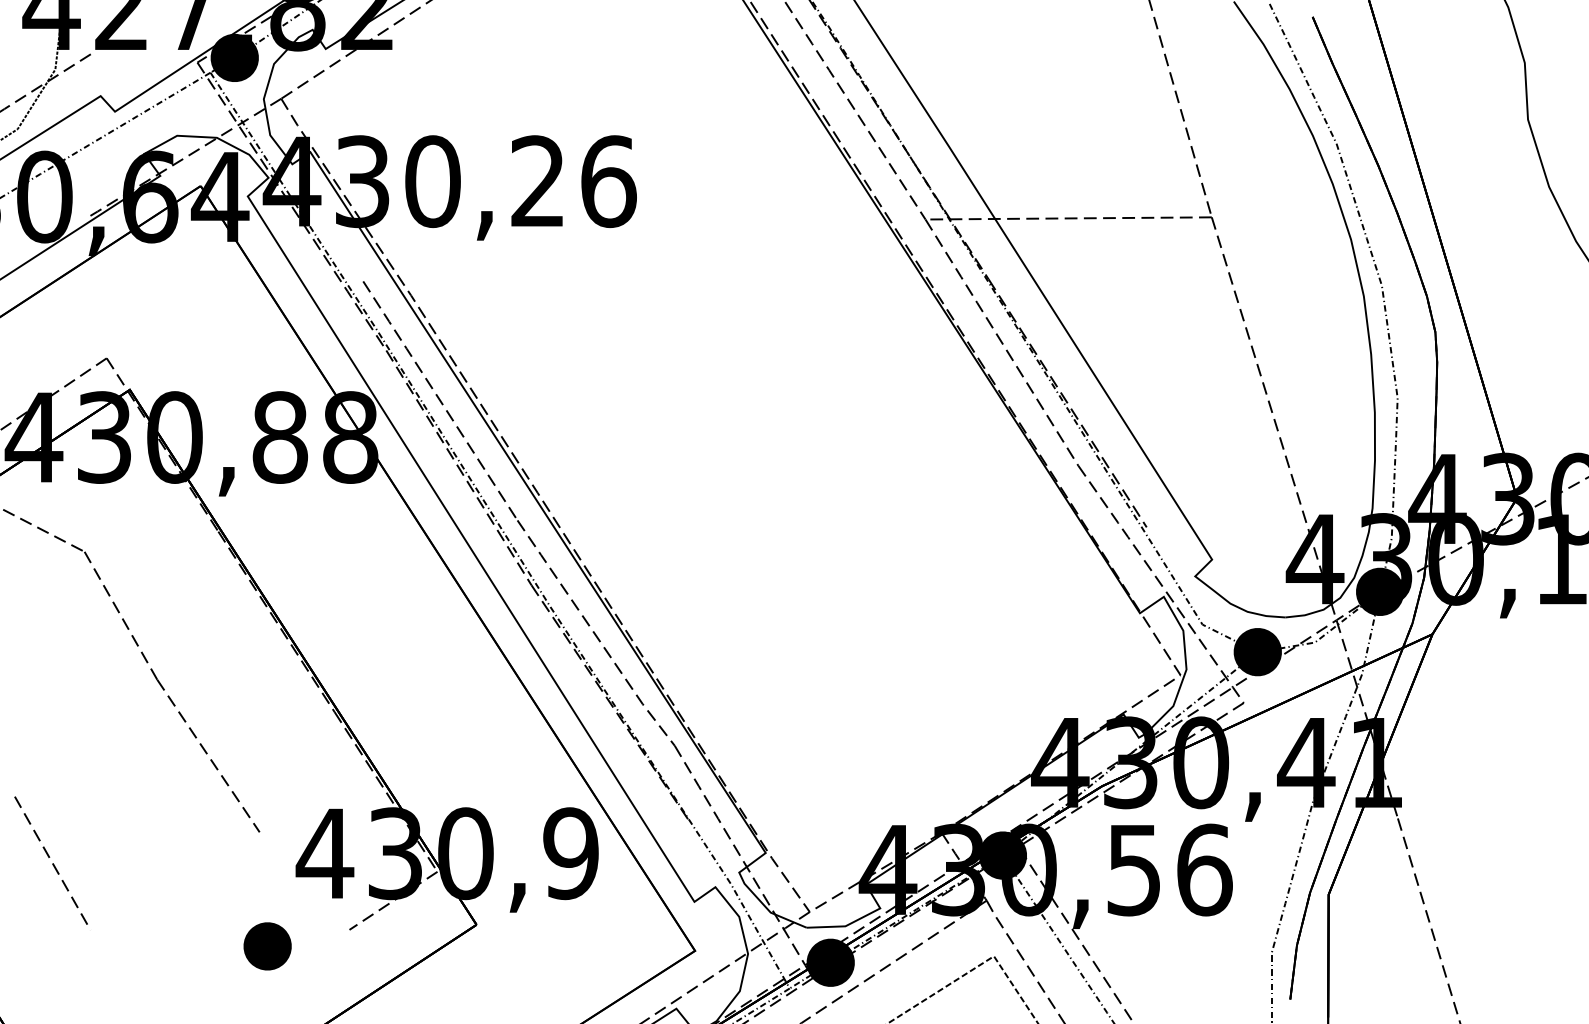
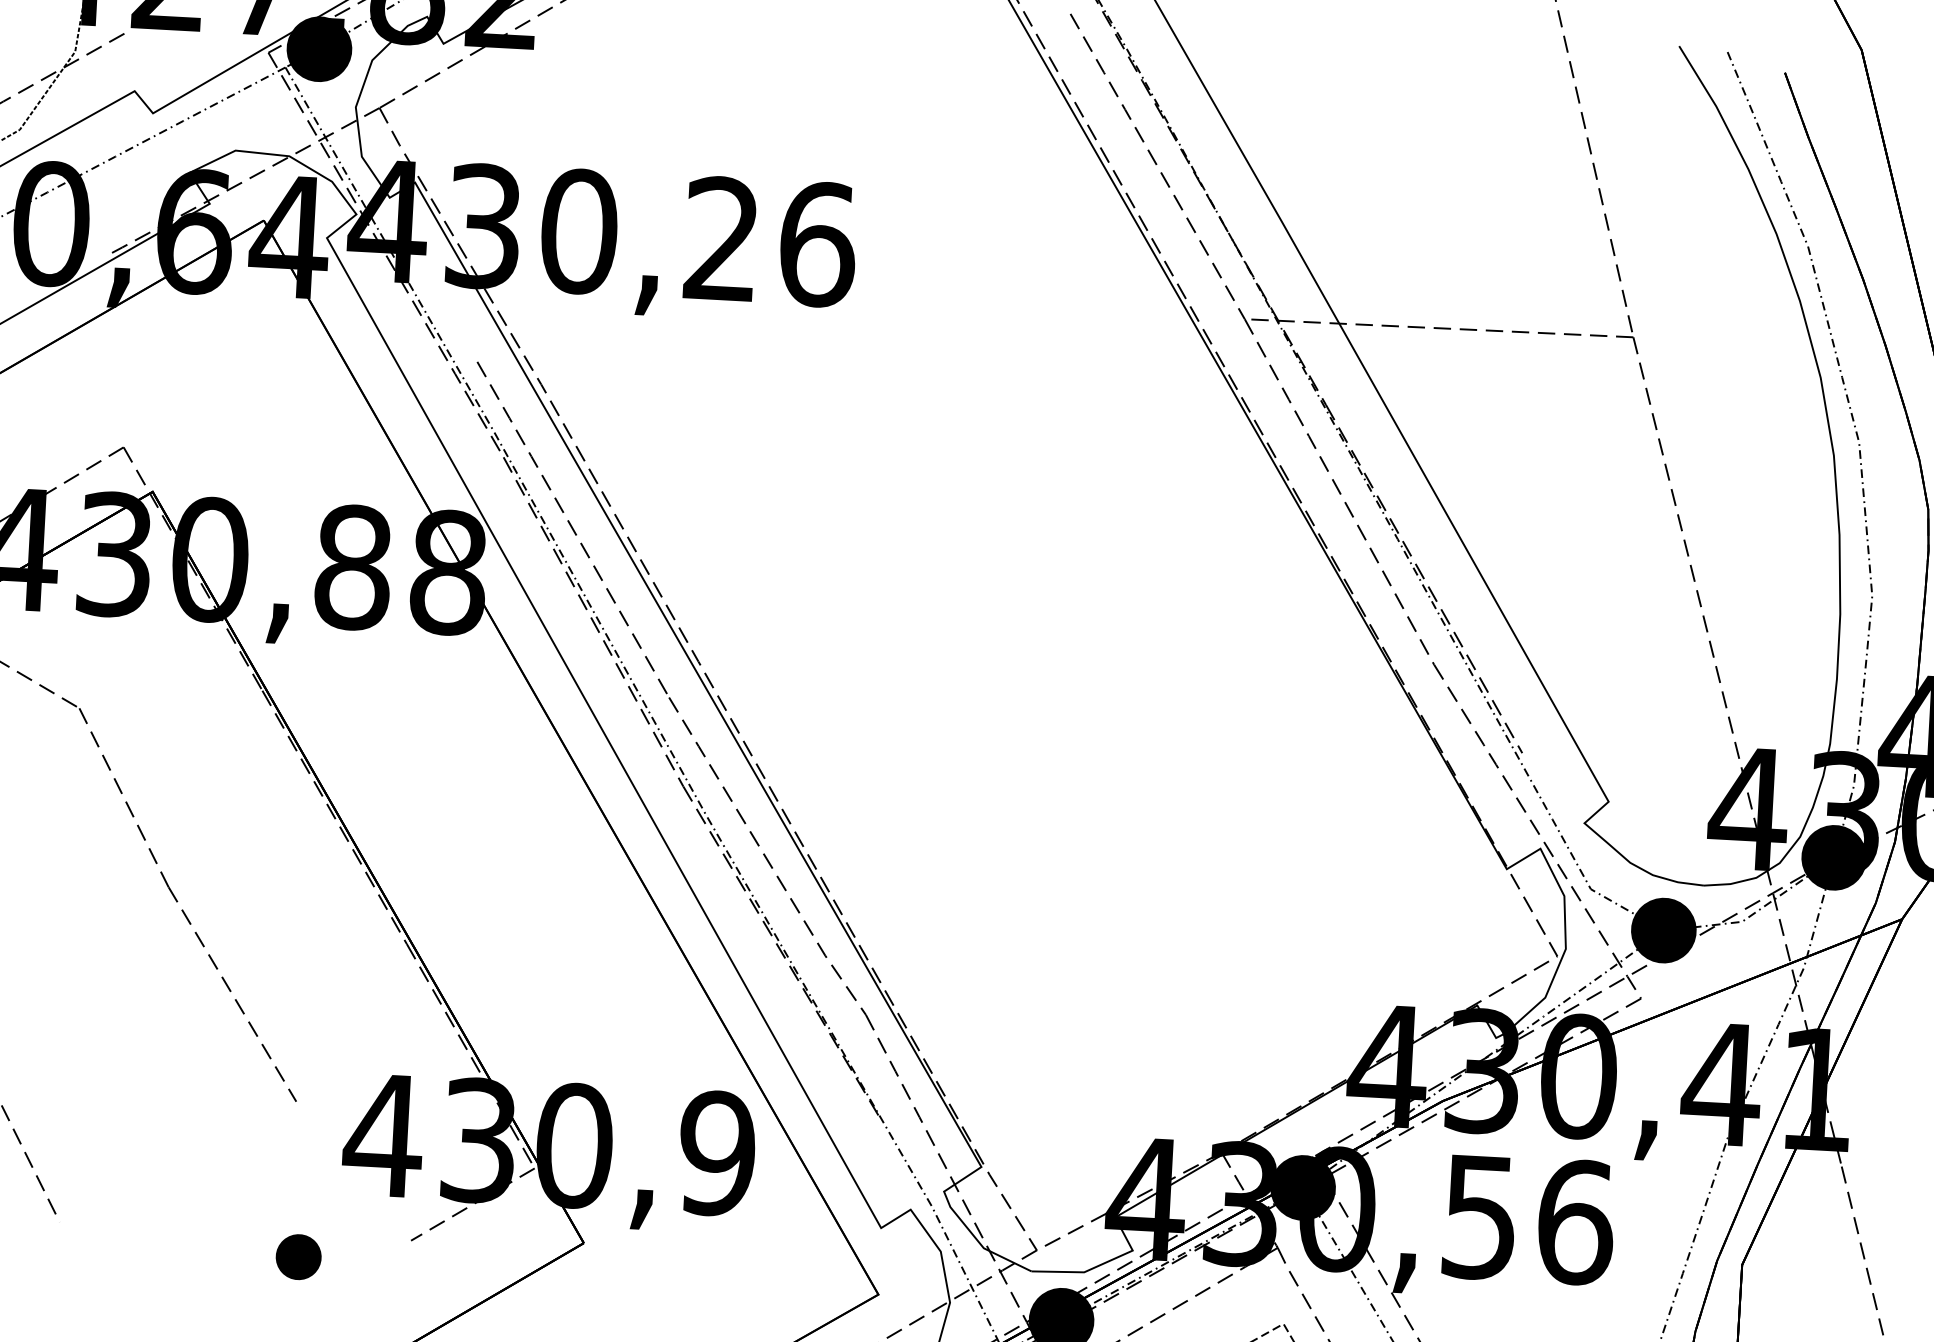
part: (267, 946) -> (298, 1257), size x0.7

